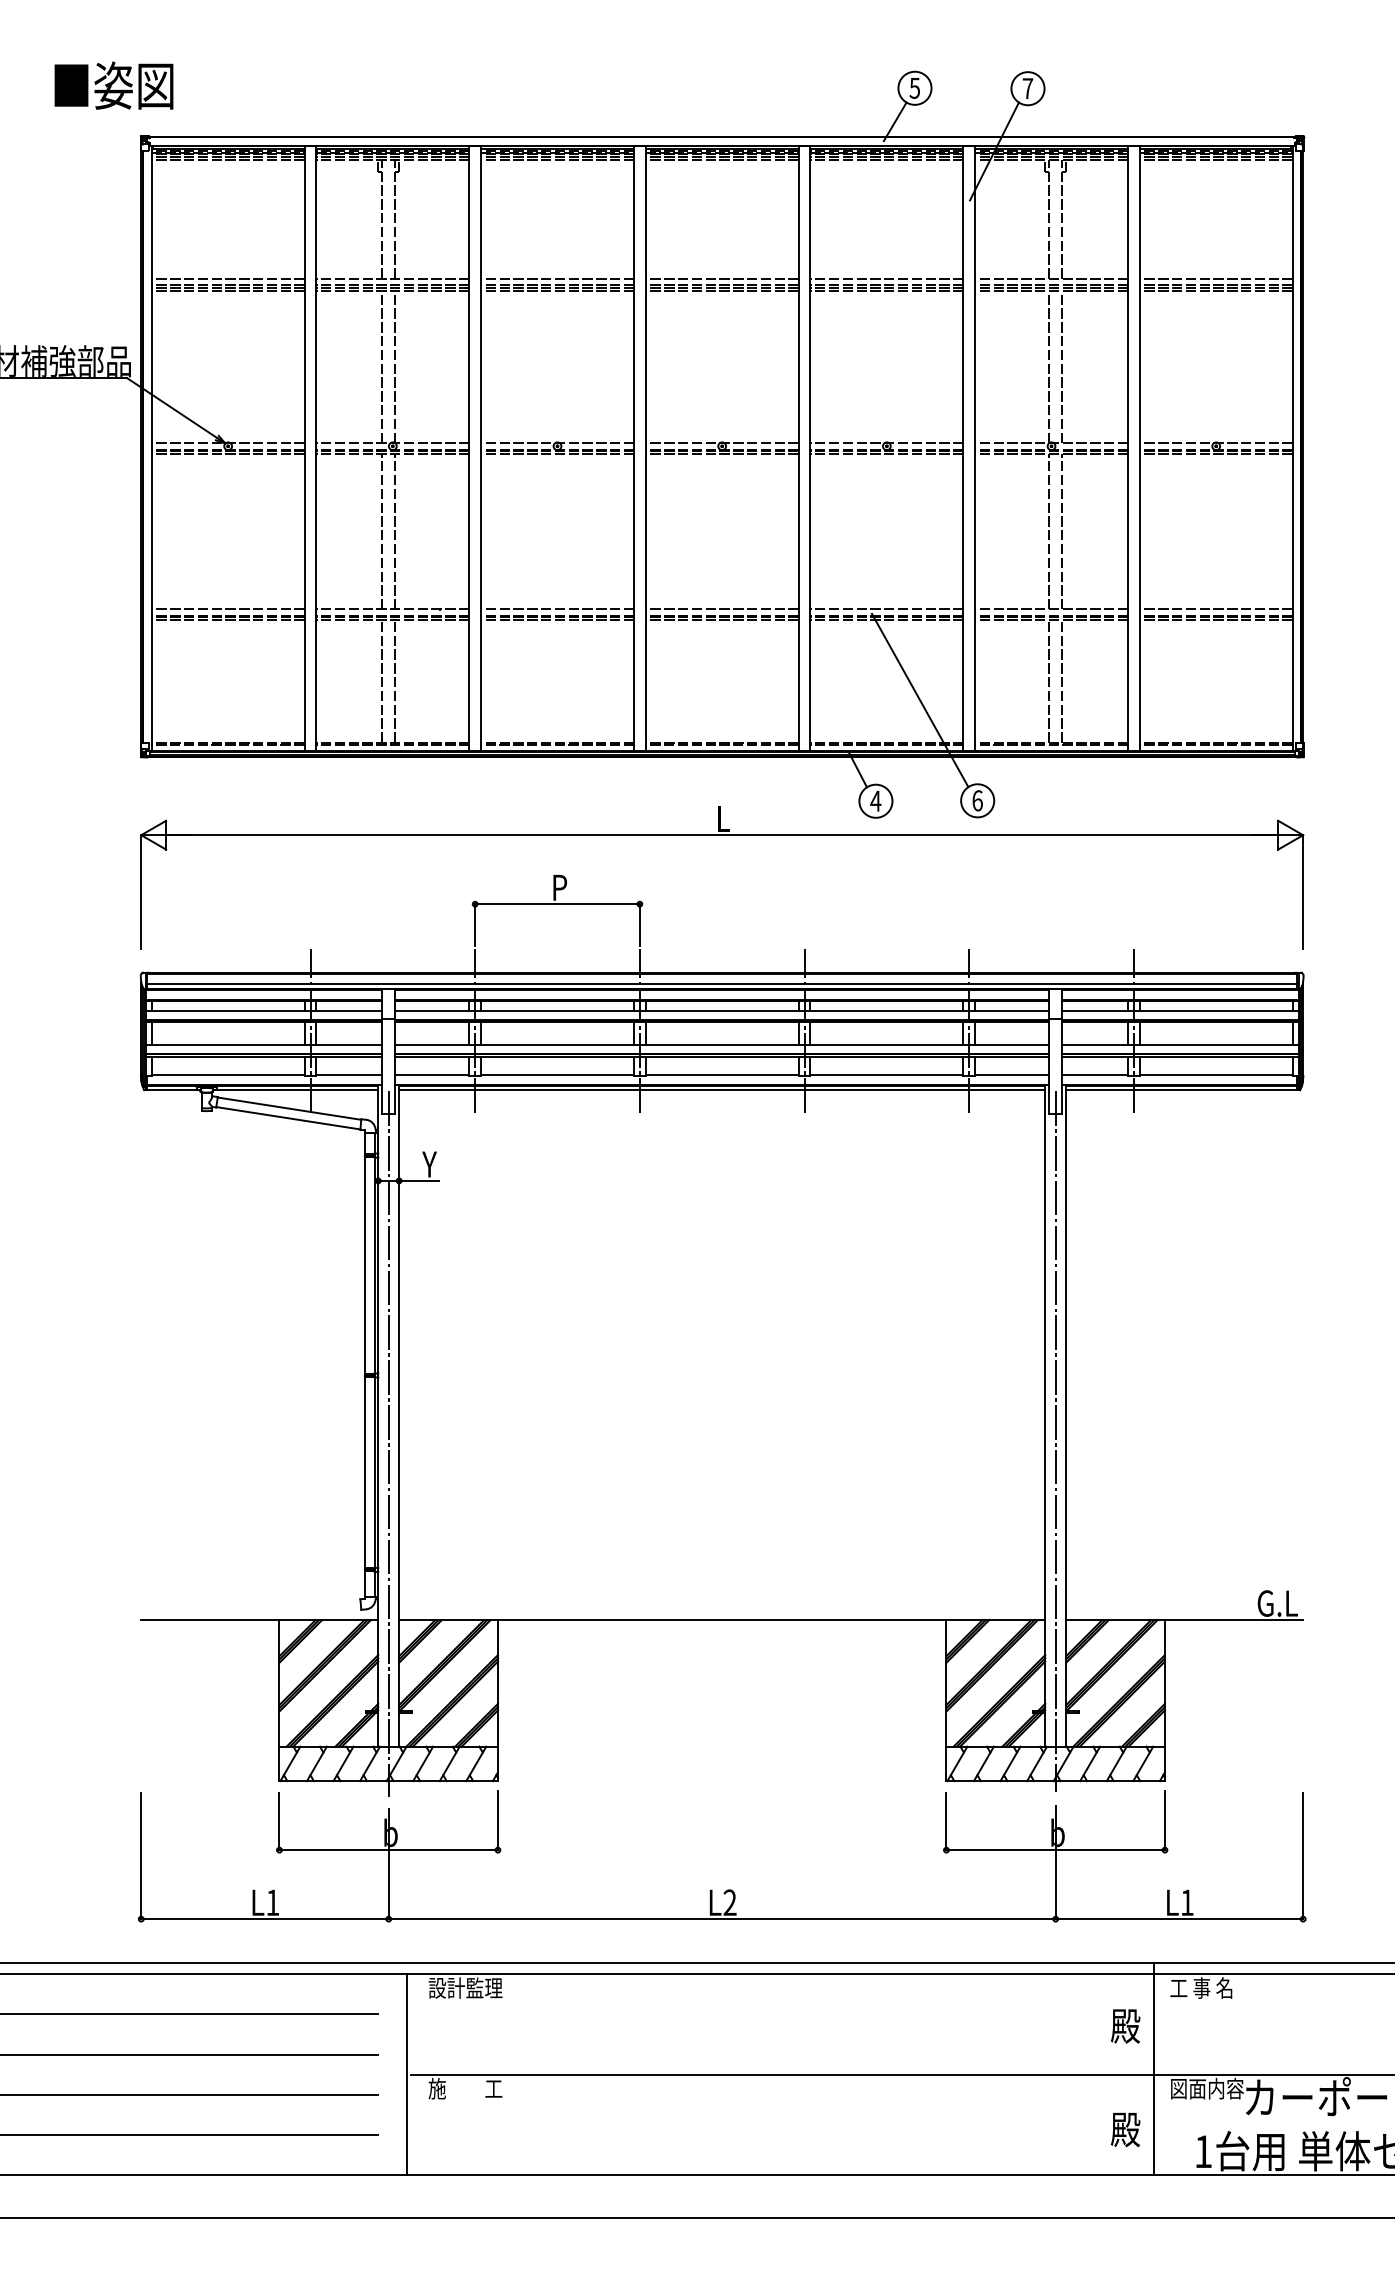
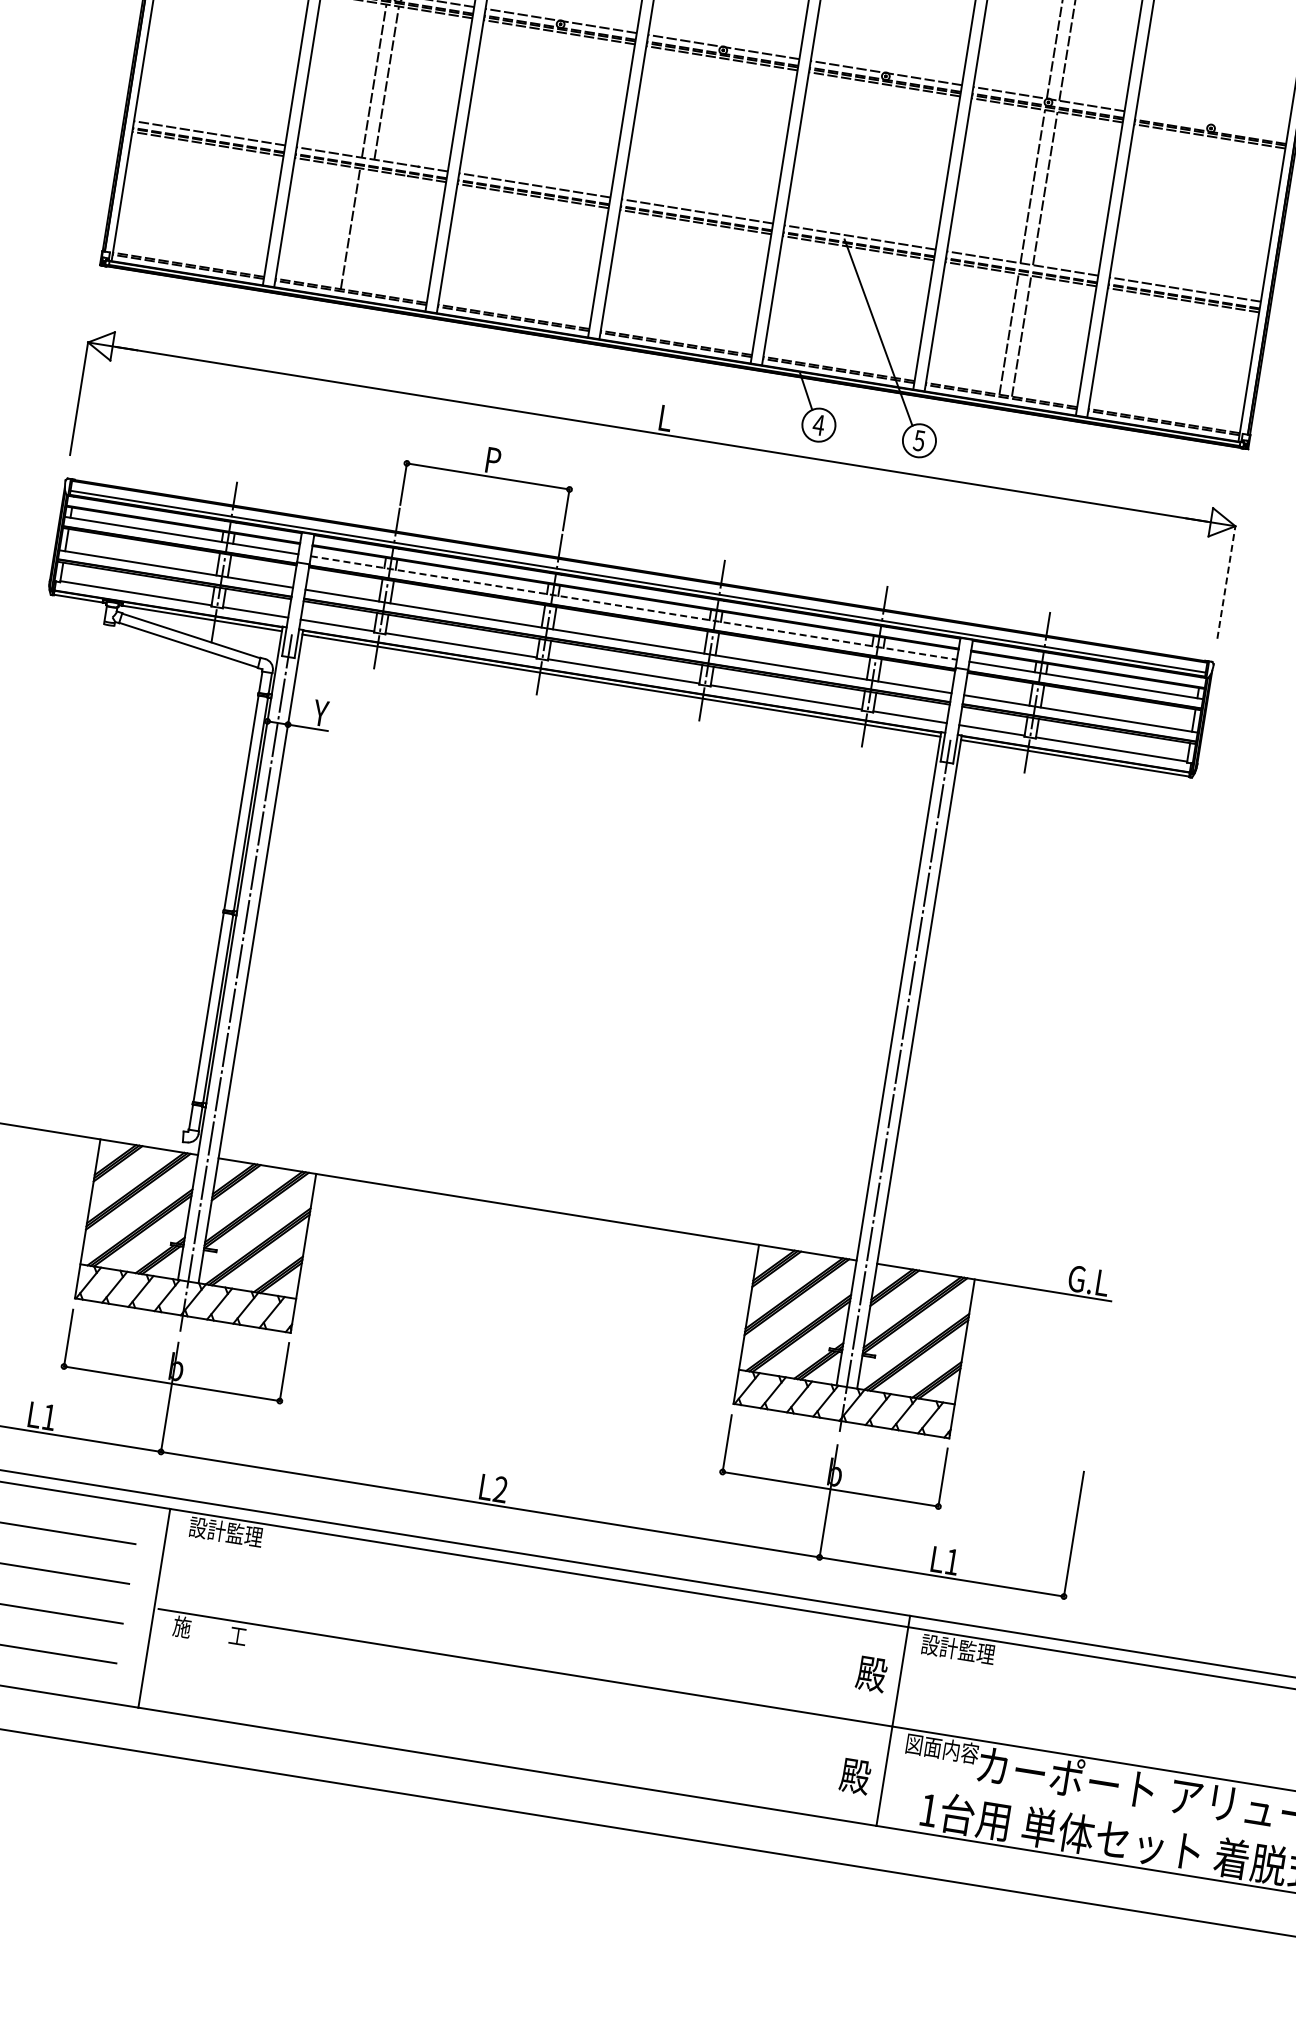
line: (1215, 442) -> (1210, 124), removed
line: (395, 681) -> (363, 230), removed
text: (977, 800) -> (919, 440), 6 -> 5
line: (1303, 891) -> (1226, 581), solid -> dashed
line: (722, 1011) -> (634, 608), solid -> dashed
text: (1207, 1987) -> (958, 1648), 工 事 名 -> 設計監理

